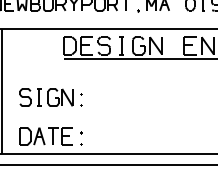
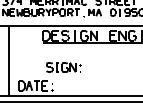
part: (50, 97) -> (63, 67), moved

